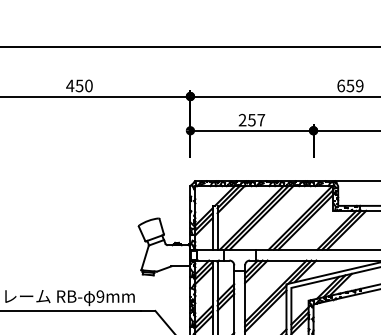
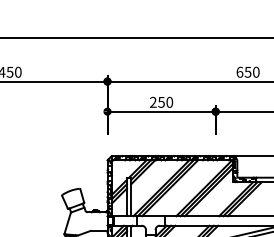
text: (359, 85) -> (256, 71), 659 -> 650
text: (261, 119) -> (169, 101), 257 -> 250

